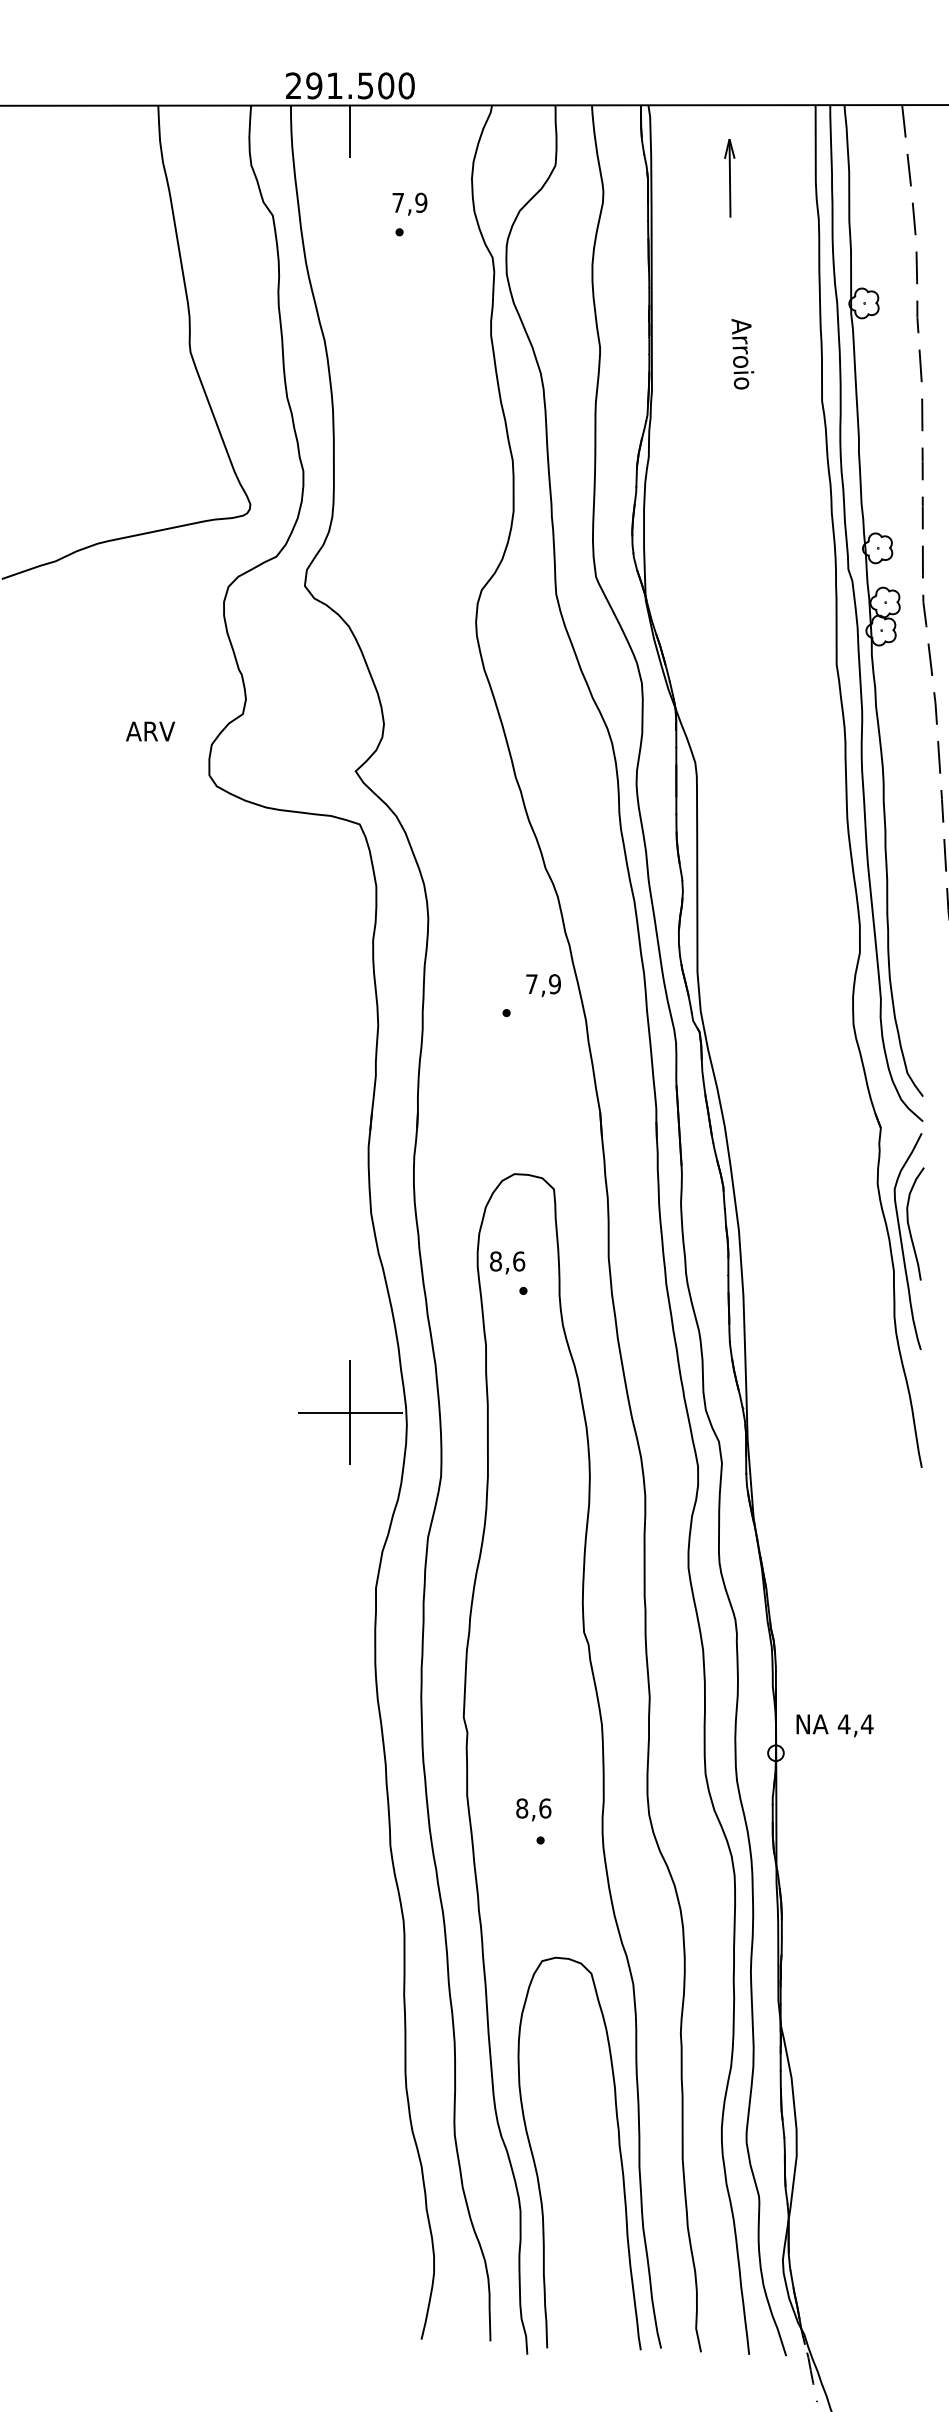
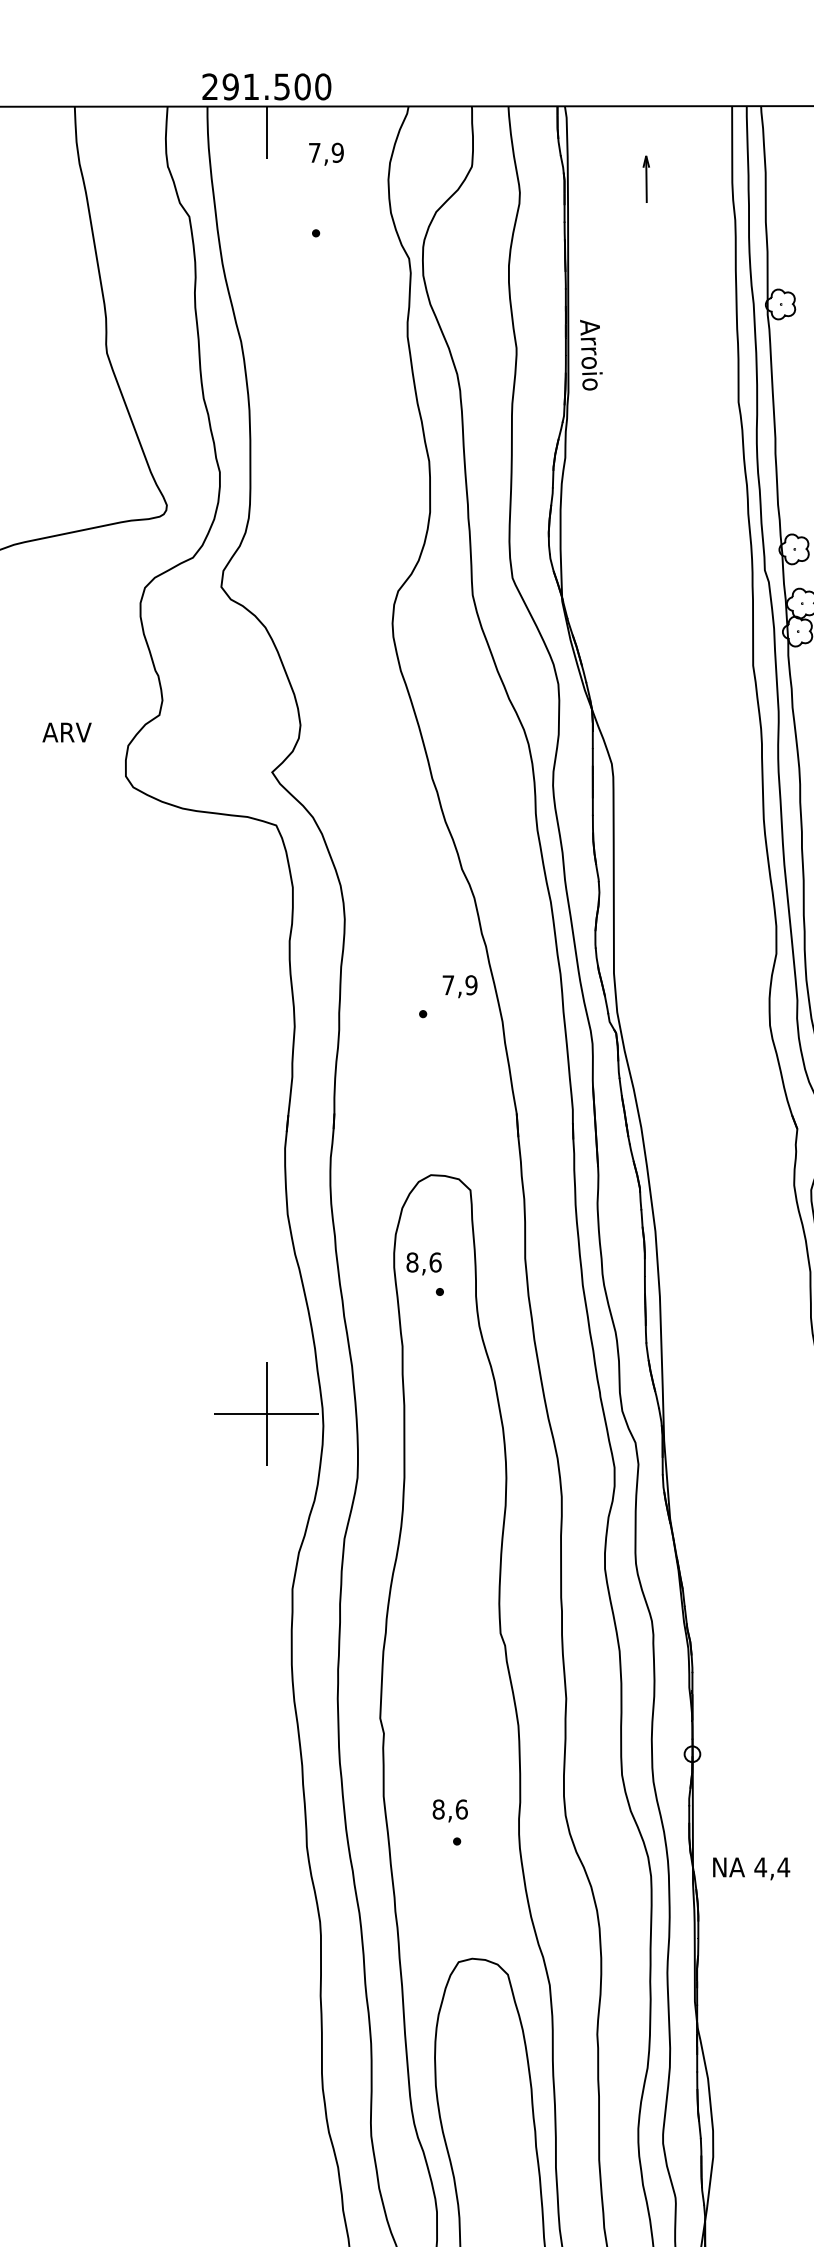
part: (729, 178) -> (646, 179), size x0.6
text: (409, 203) -> (326, 153), moved
text: (742, 354) -> (591, 355), moved
text: (834, 1725) -> (751, 1868), moved

